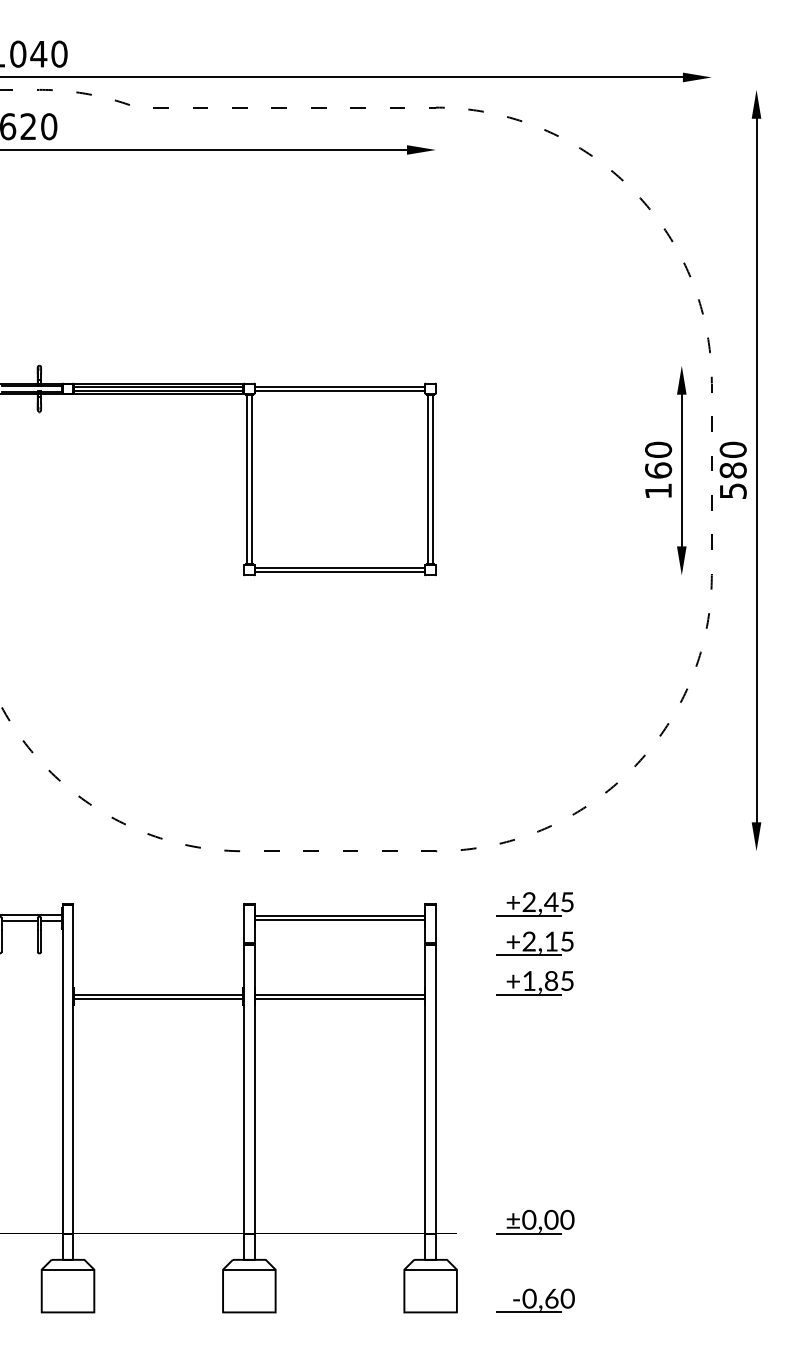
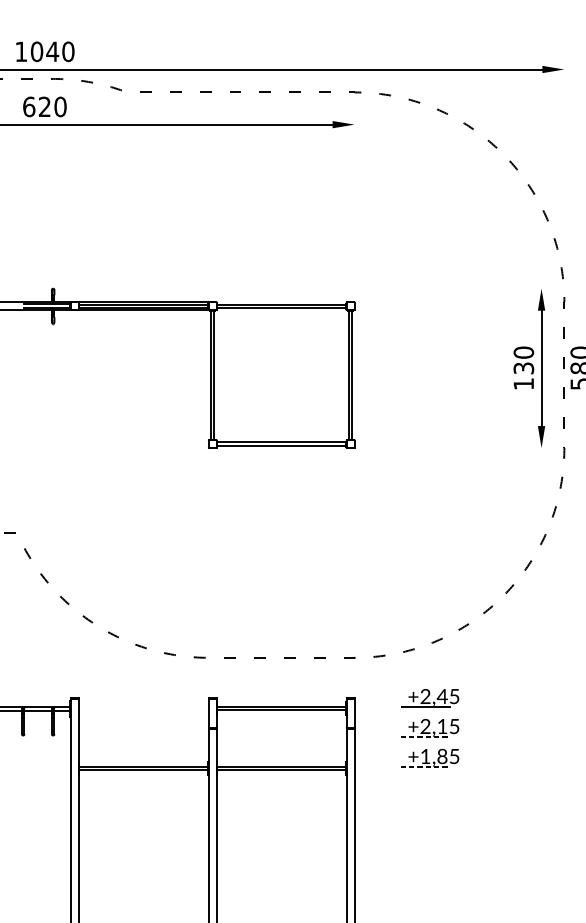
text: (658, 470) -> (523, 368), 160 -> 130
line: (529, 955) -> (425, 737), solid -> dashed
line: (529, 994) -> (425, 766), solid -> dashed

